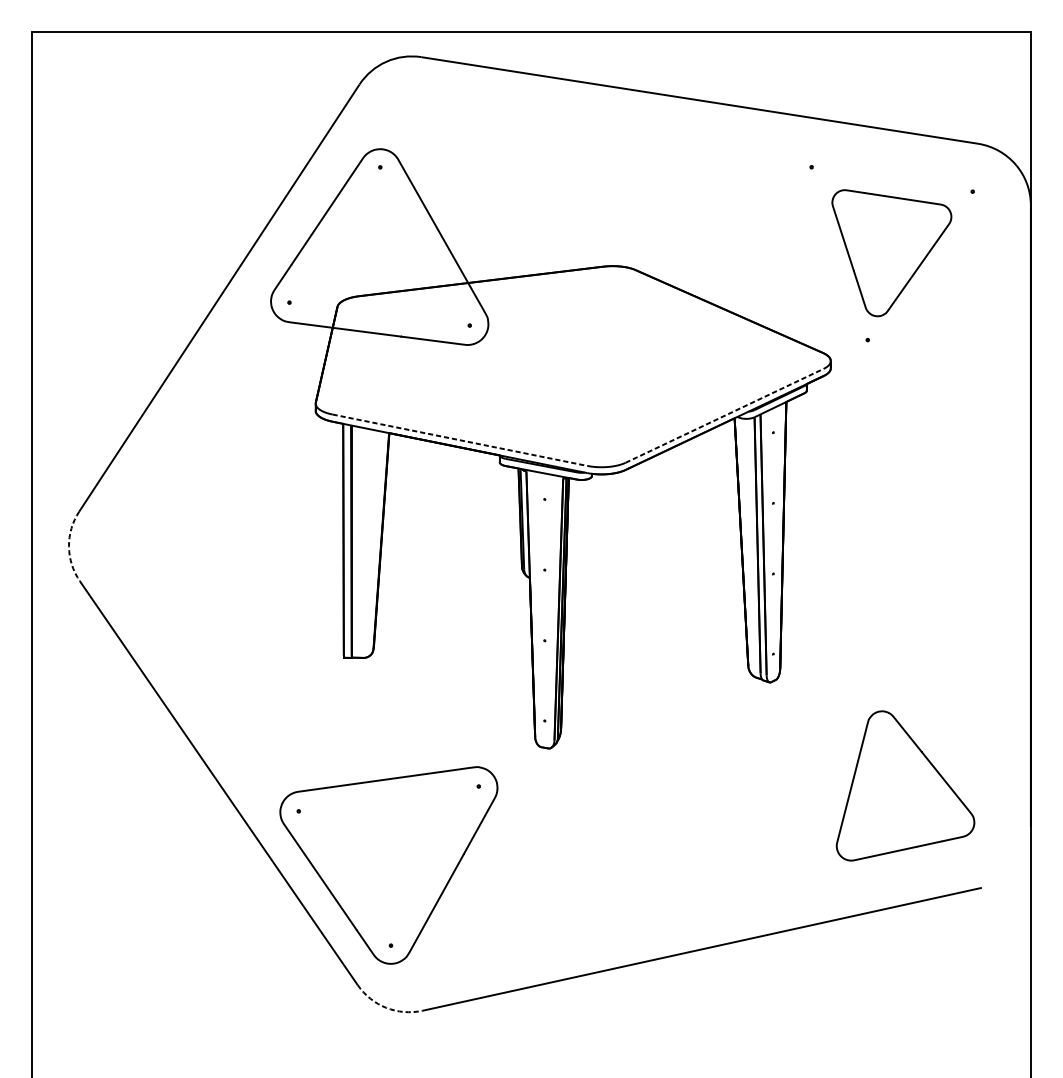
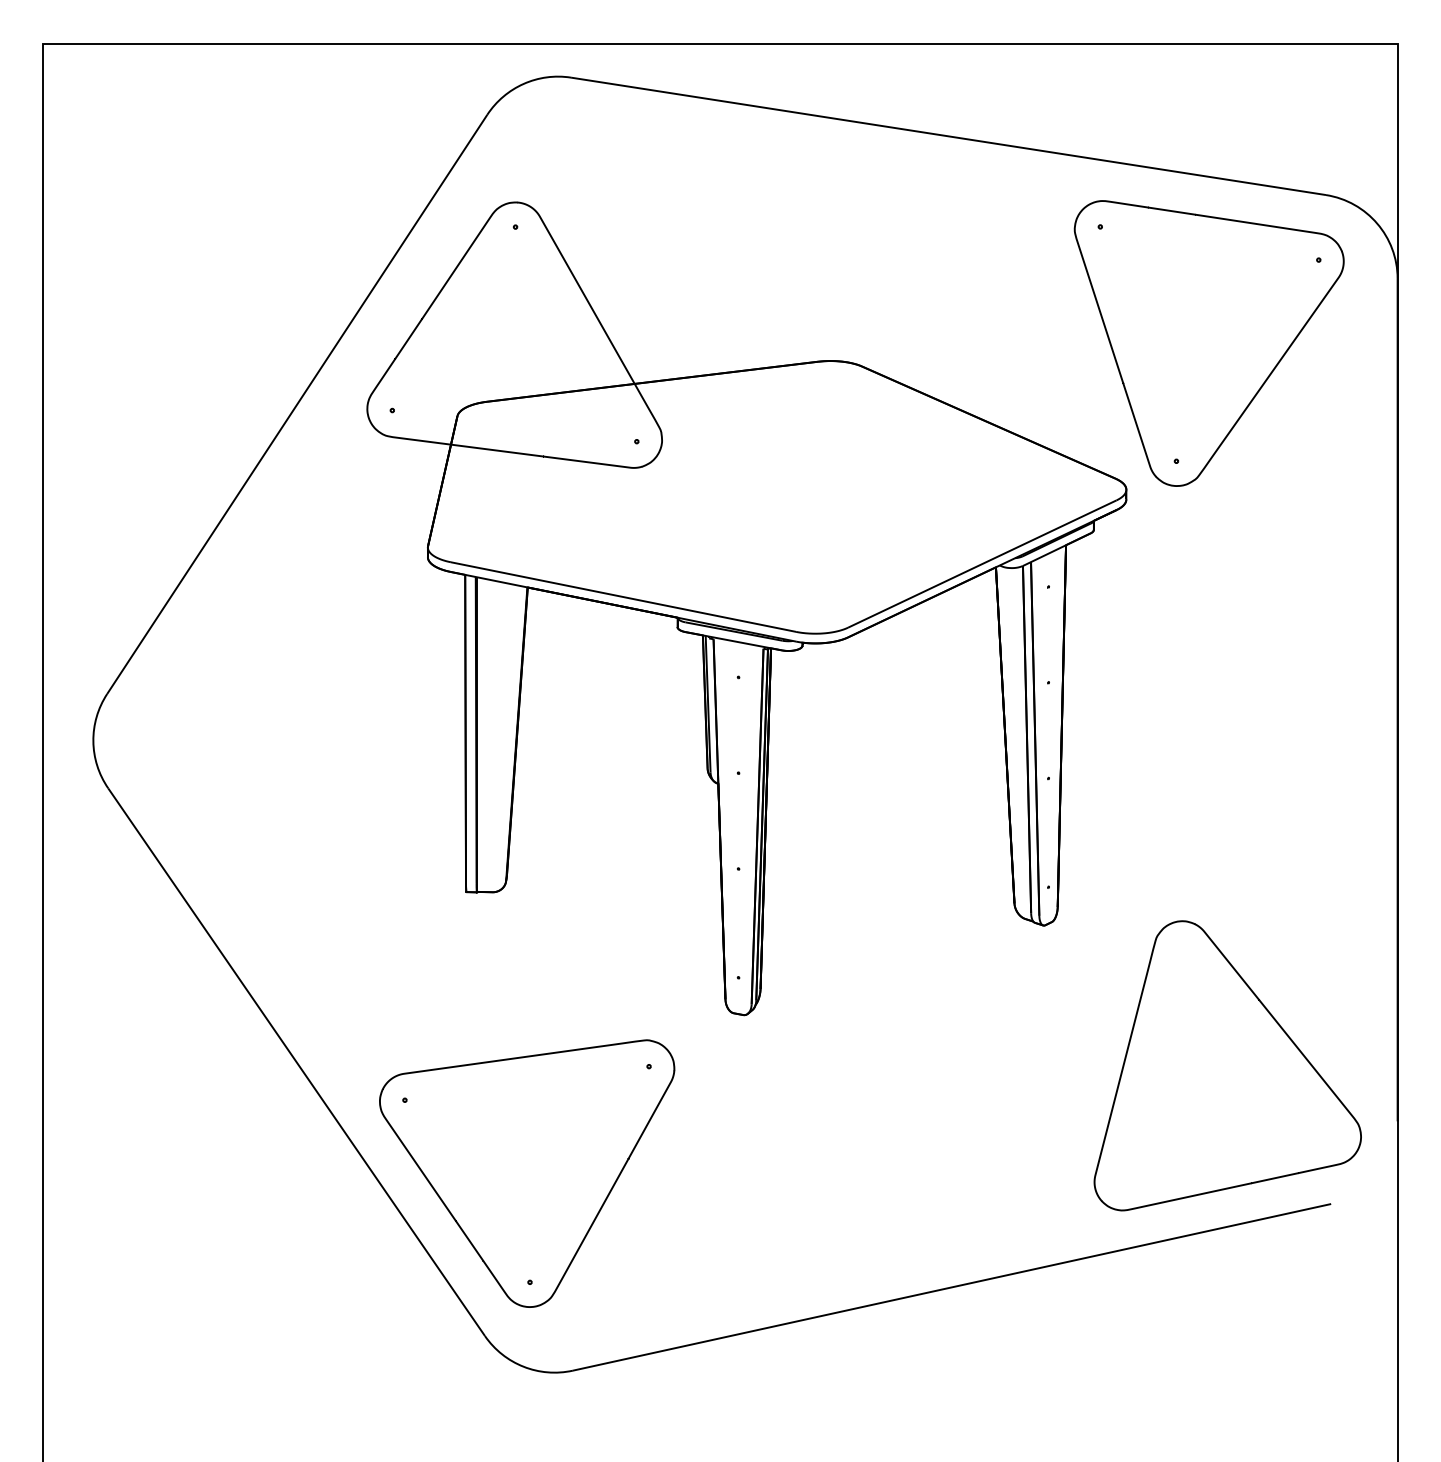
part: (891, 253) -> (1208, 343), size x1.67
line: (724, 416) -> (982, 564), dashed -> solid
line: (459, 440) -> (623, 597), dashed -> solid
arc: (69, 546) -> (93, 741), dashed -> solid
part: (905, 785) -> (1227, 1065), size x1.43
arc: (386, 1007) -> (523, 1366), dashed -> solid

